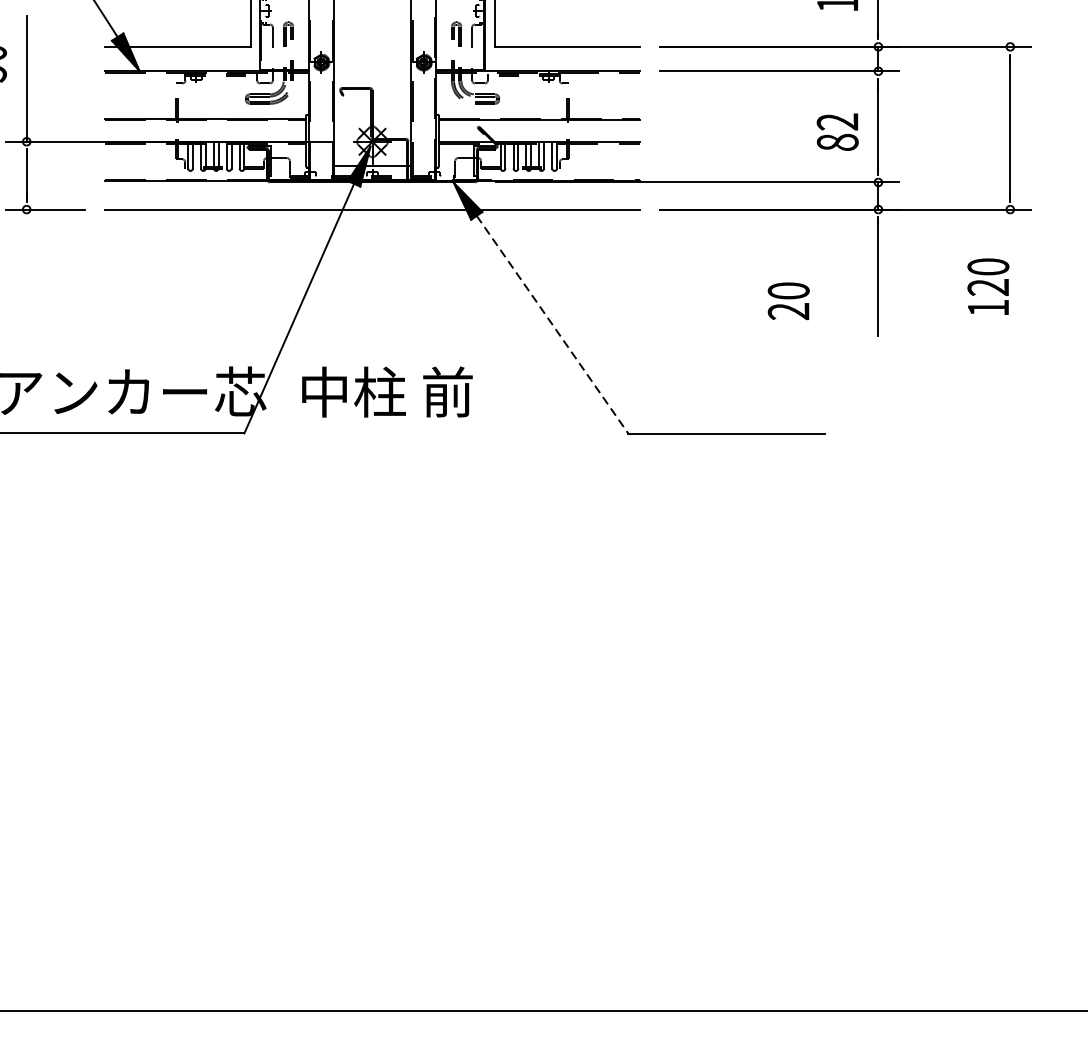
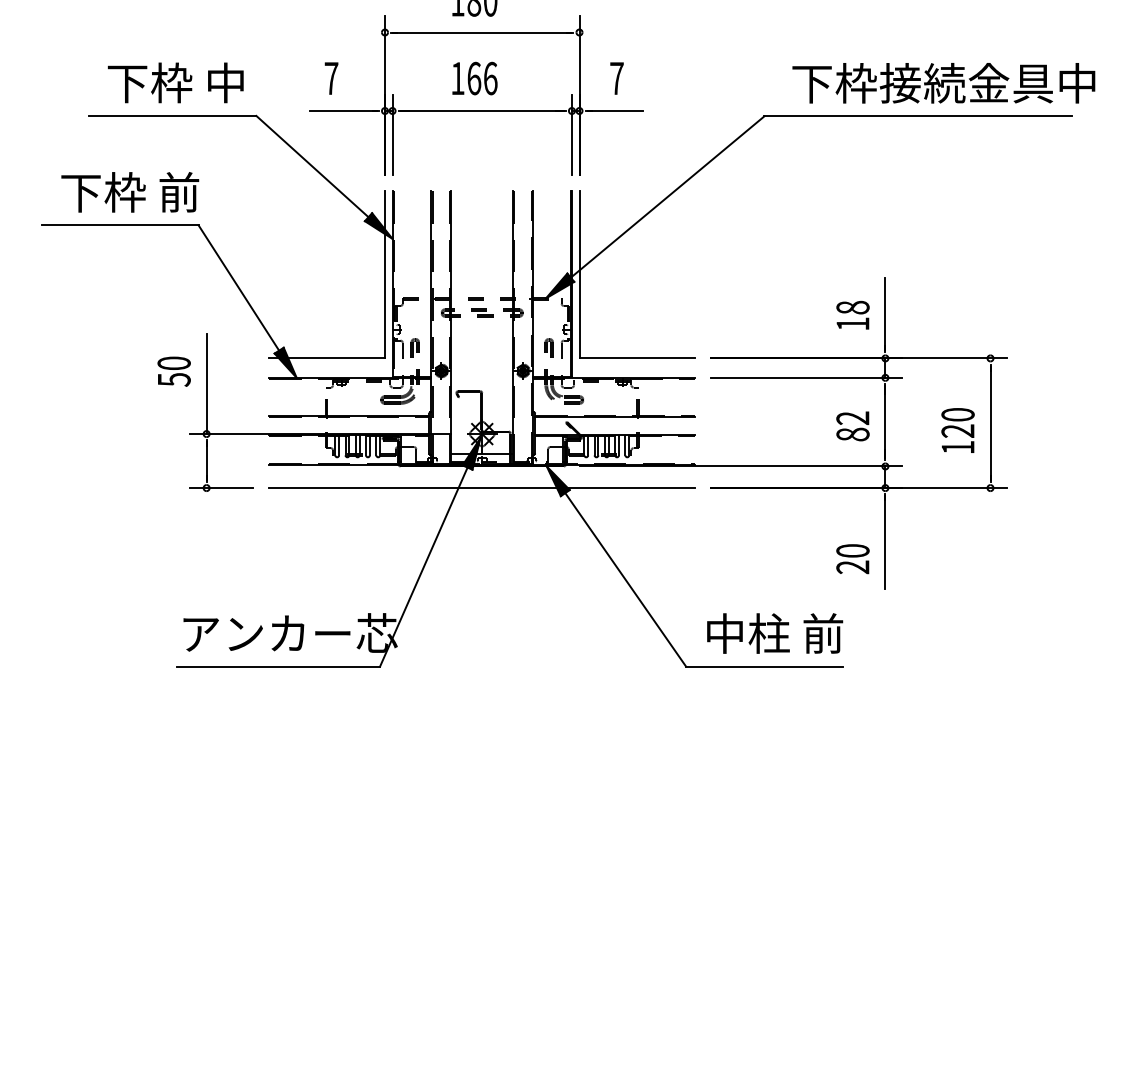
text: (987, 286) -> (957, 430), moved
text: (788, 301) -> (852, 559), moved
line: (552, 324) -> (625, 579), dashed -> solid
text: (387, 392) -> (775, 633), moved

